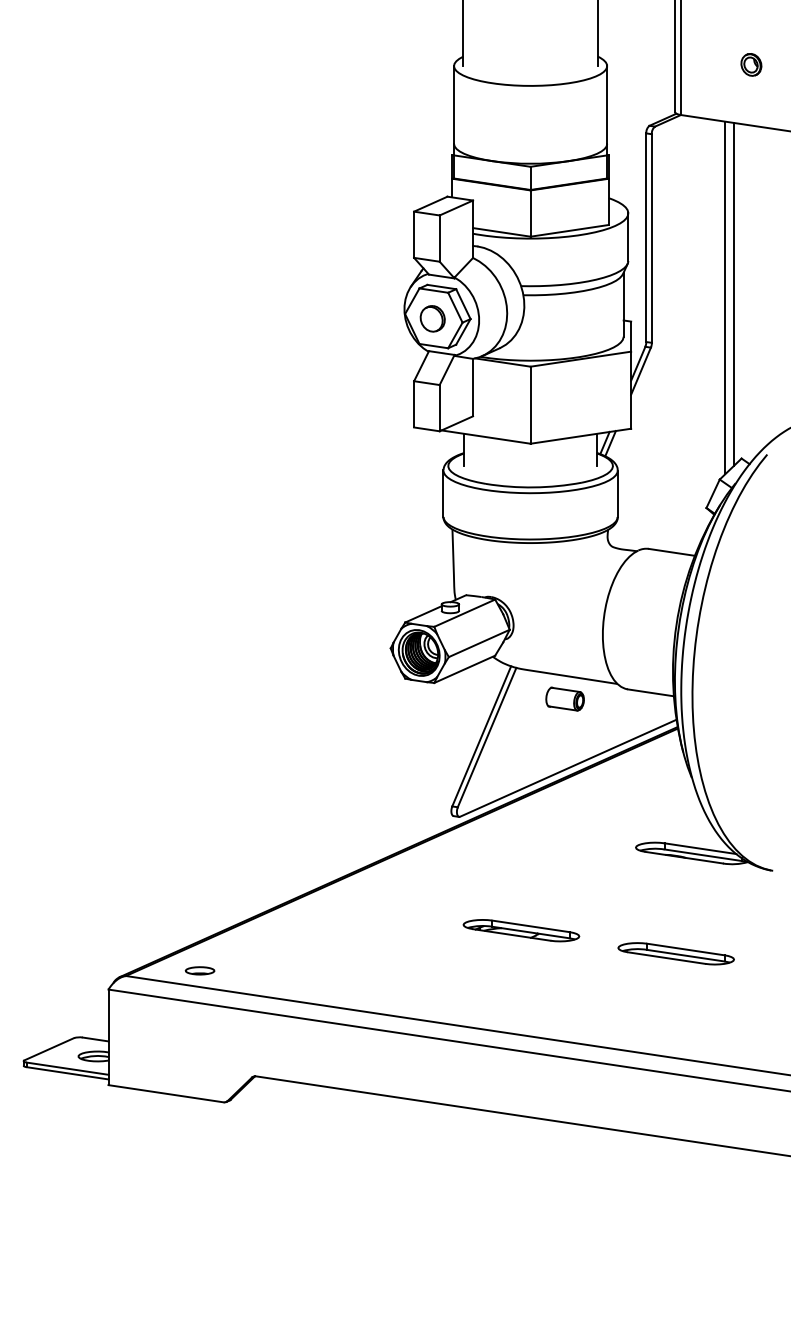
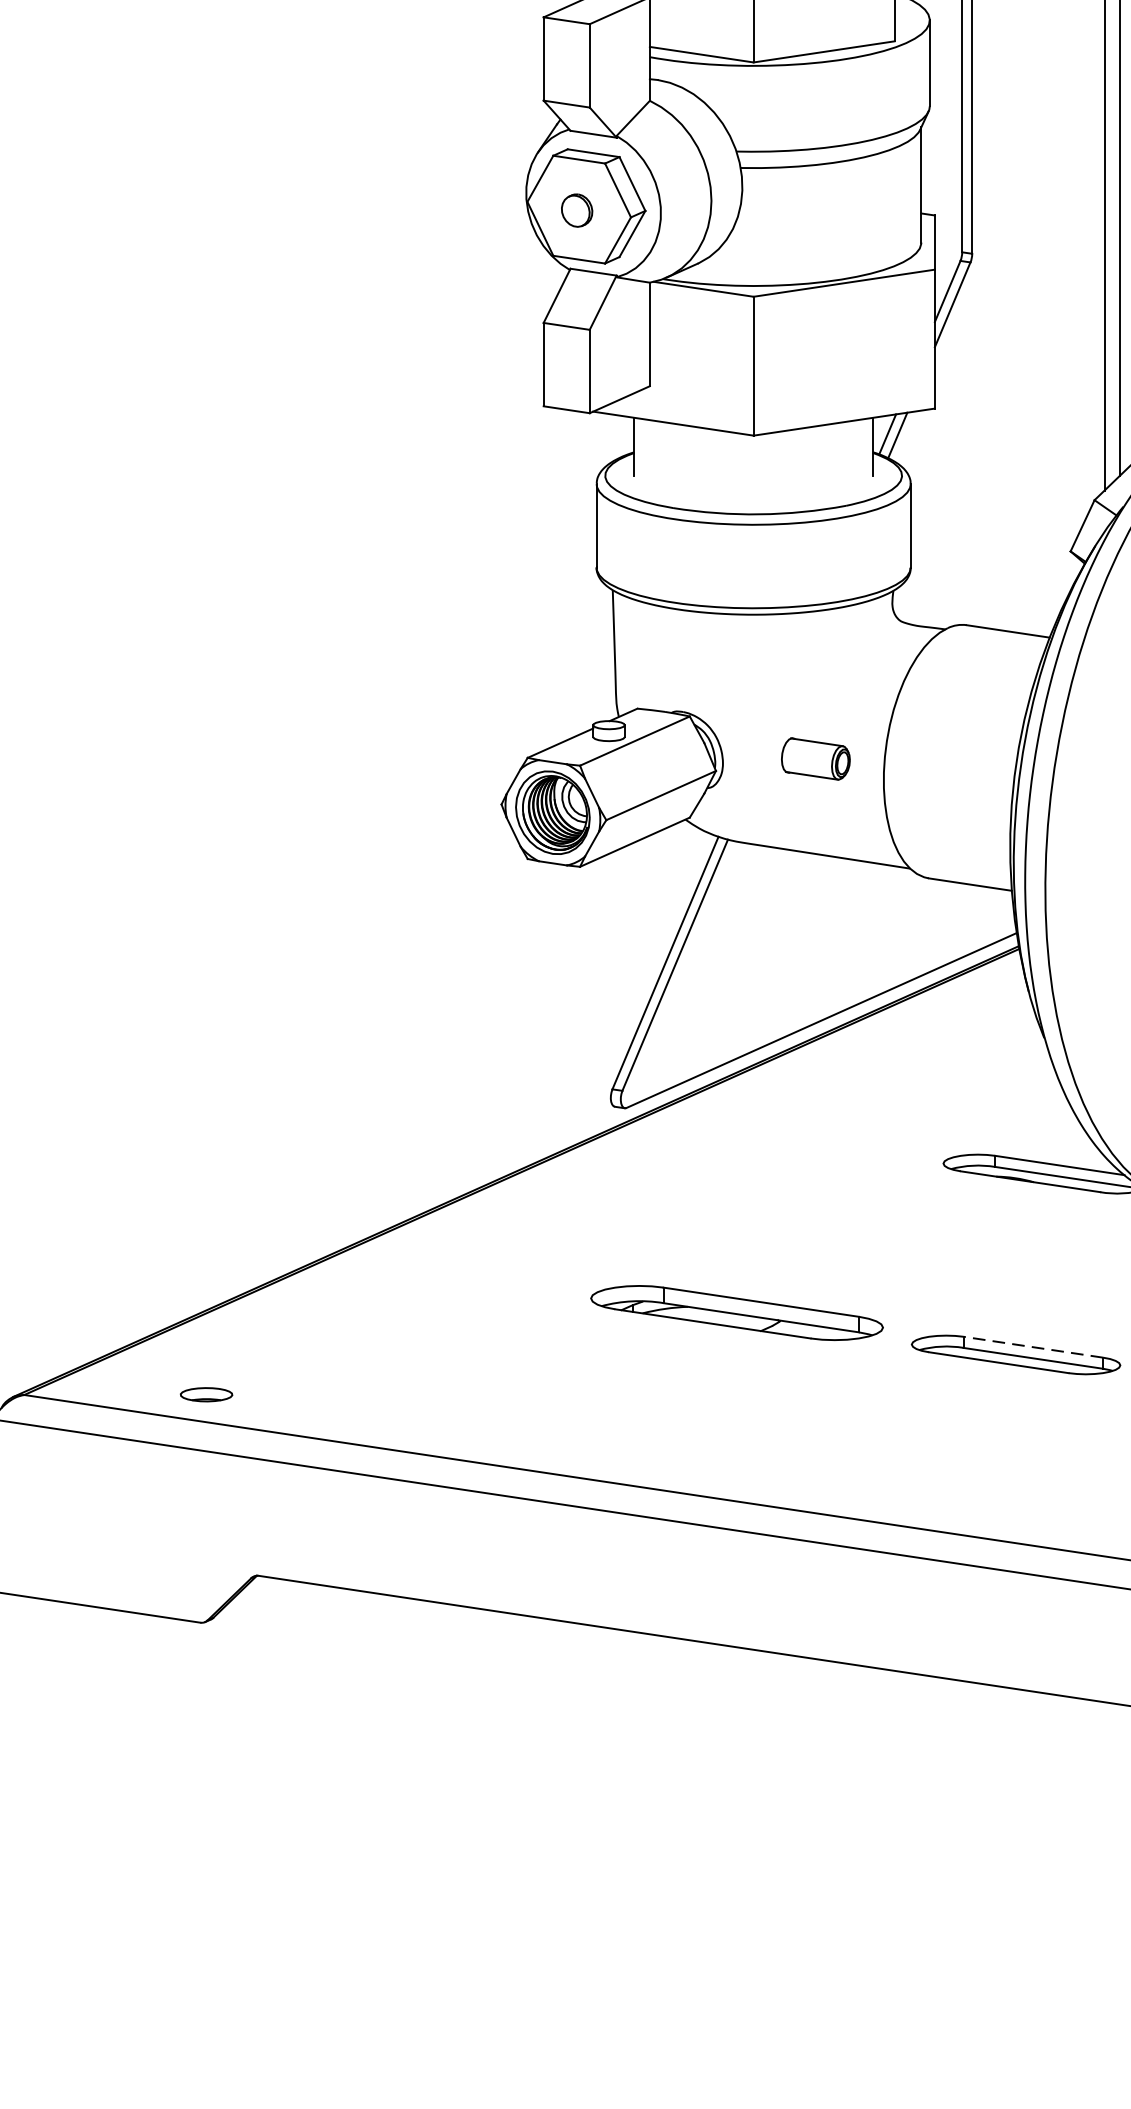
part: (432, 318) -> (576, 209), size x0.7
part: (564, 698) -> (814, 757), moved
part: (521, 930) -> (737, 1312), size x1.4
line: (685, 949) -> (1032, 1347), solid -> dashed
part: (199, 970) -> (205, 1394), moved

